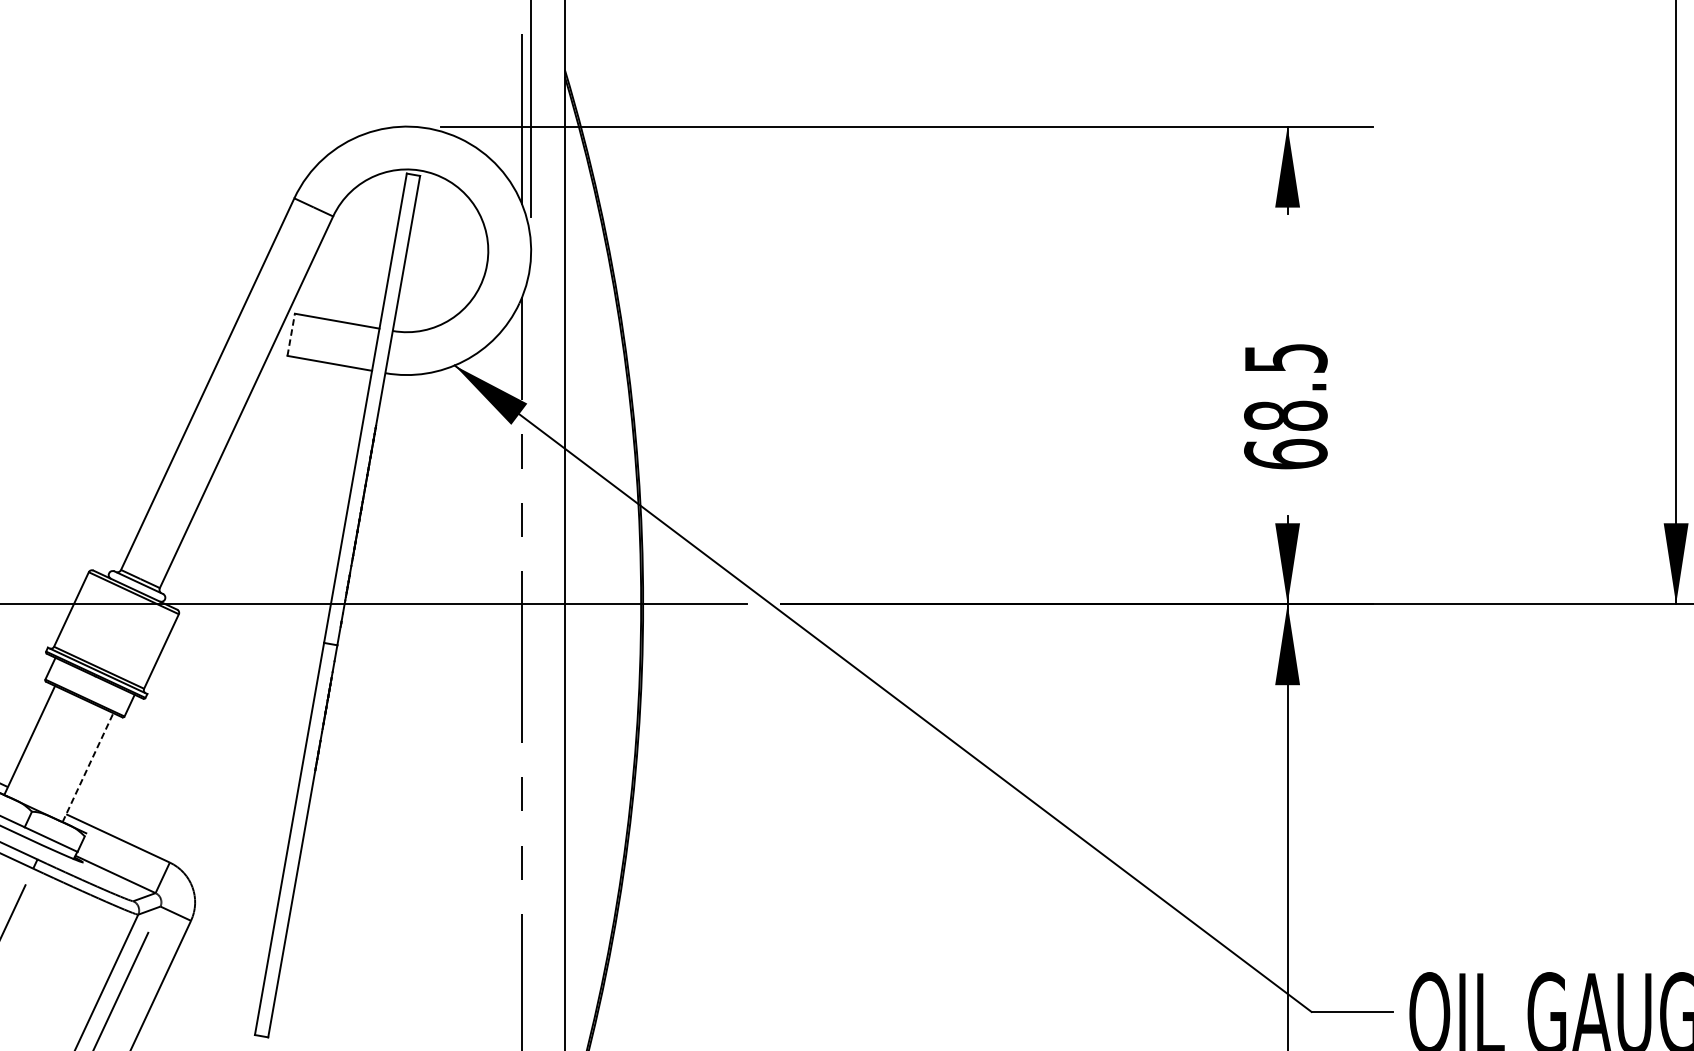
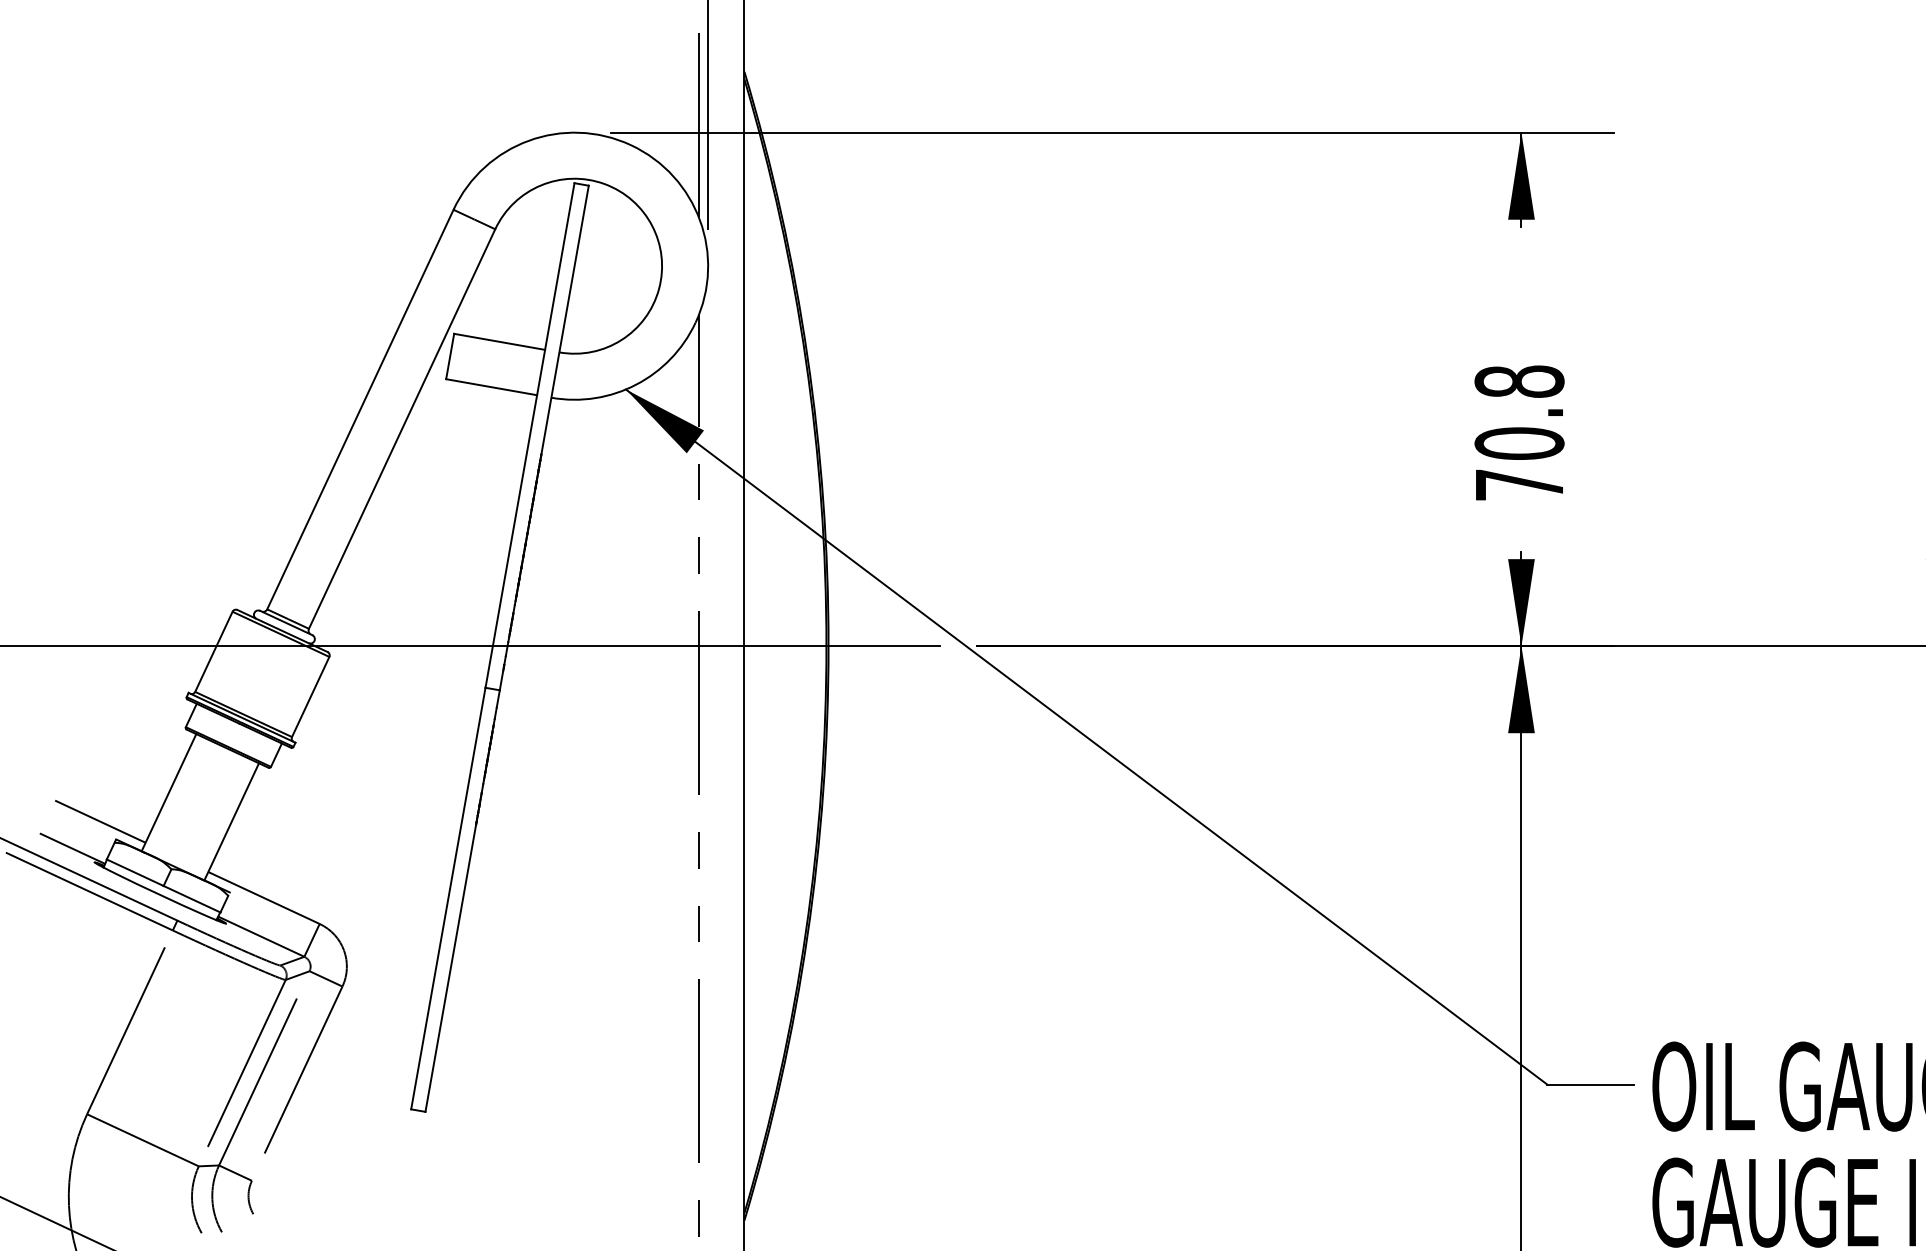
line: (291, 334) -> (450, 356), dashed -> solid
text: (1285, 406) -> (1519, 433), 68.5 -> 70.8
line: (87, 767) -> (231, 821), dashed -> solid

